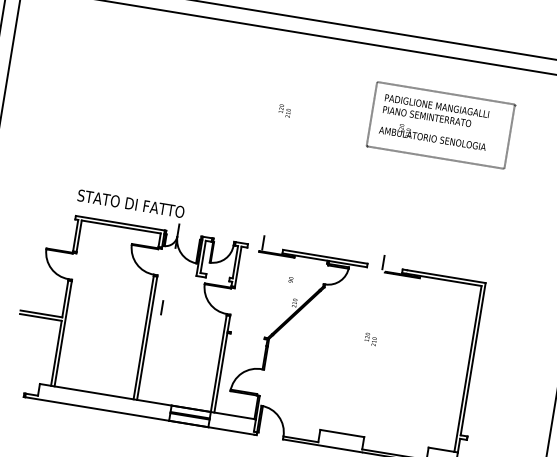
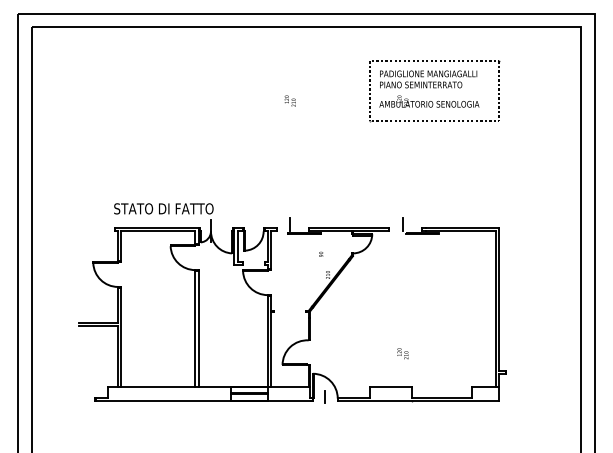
line: (162, 307) -> (324, 396), moved
text: (370, 339) -> (402, 353), moved

